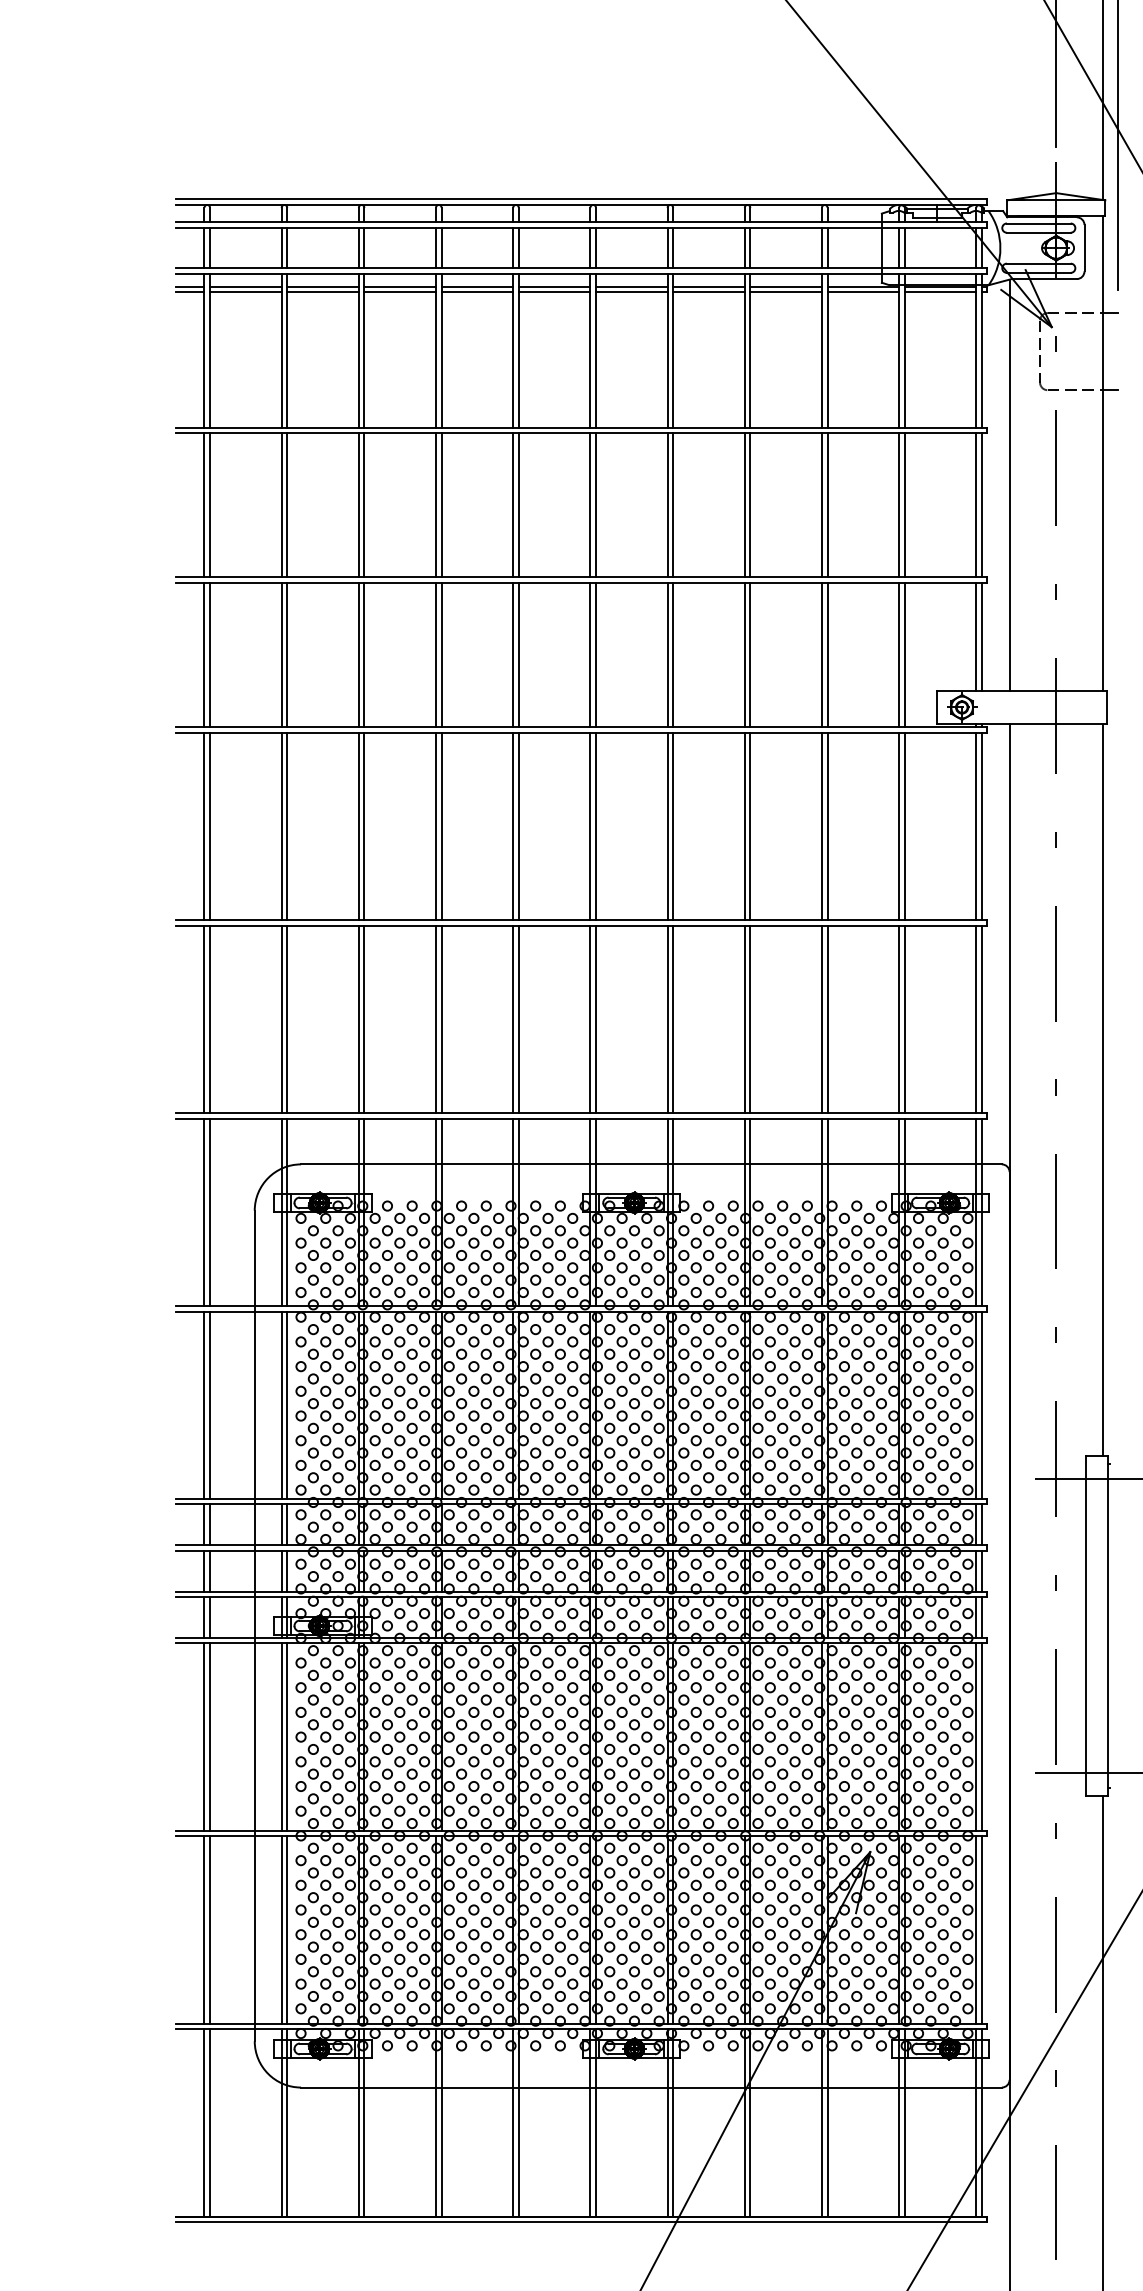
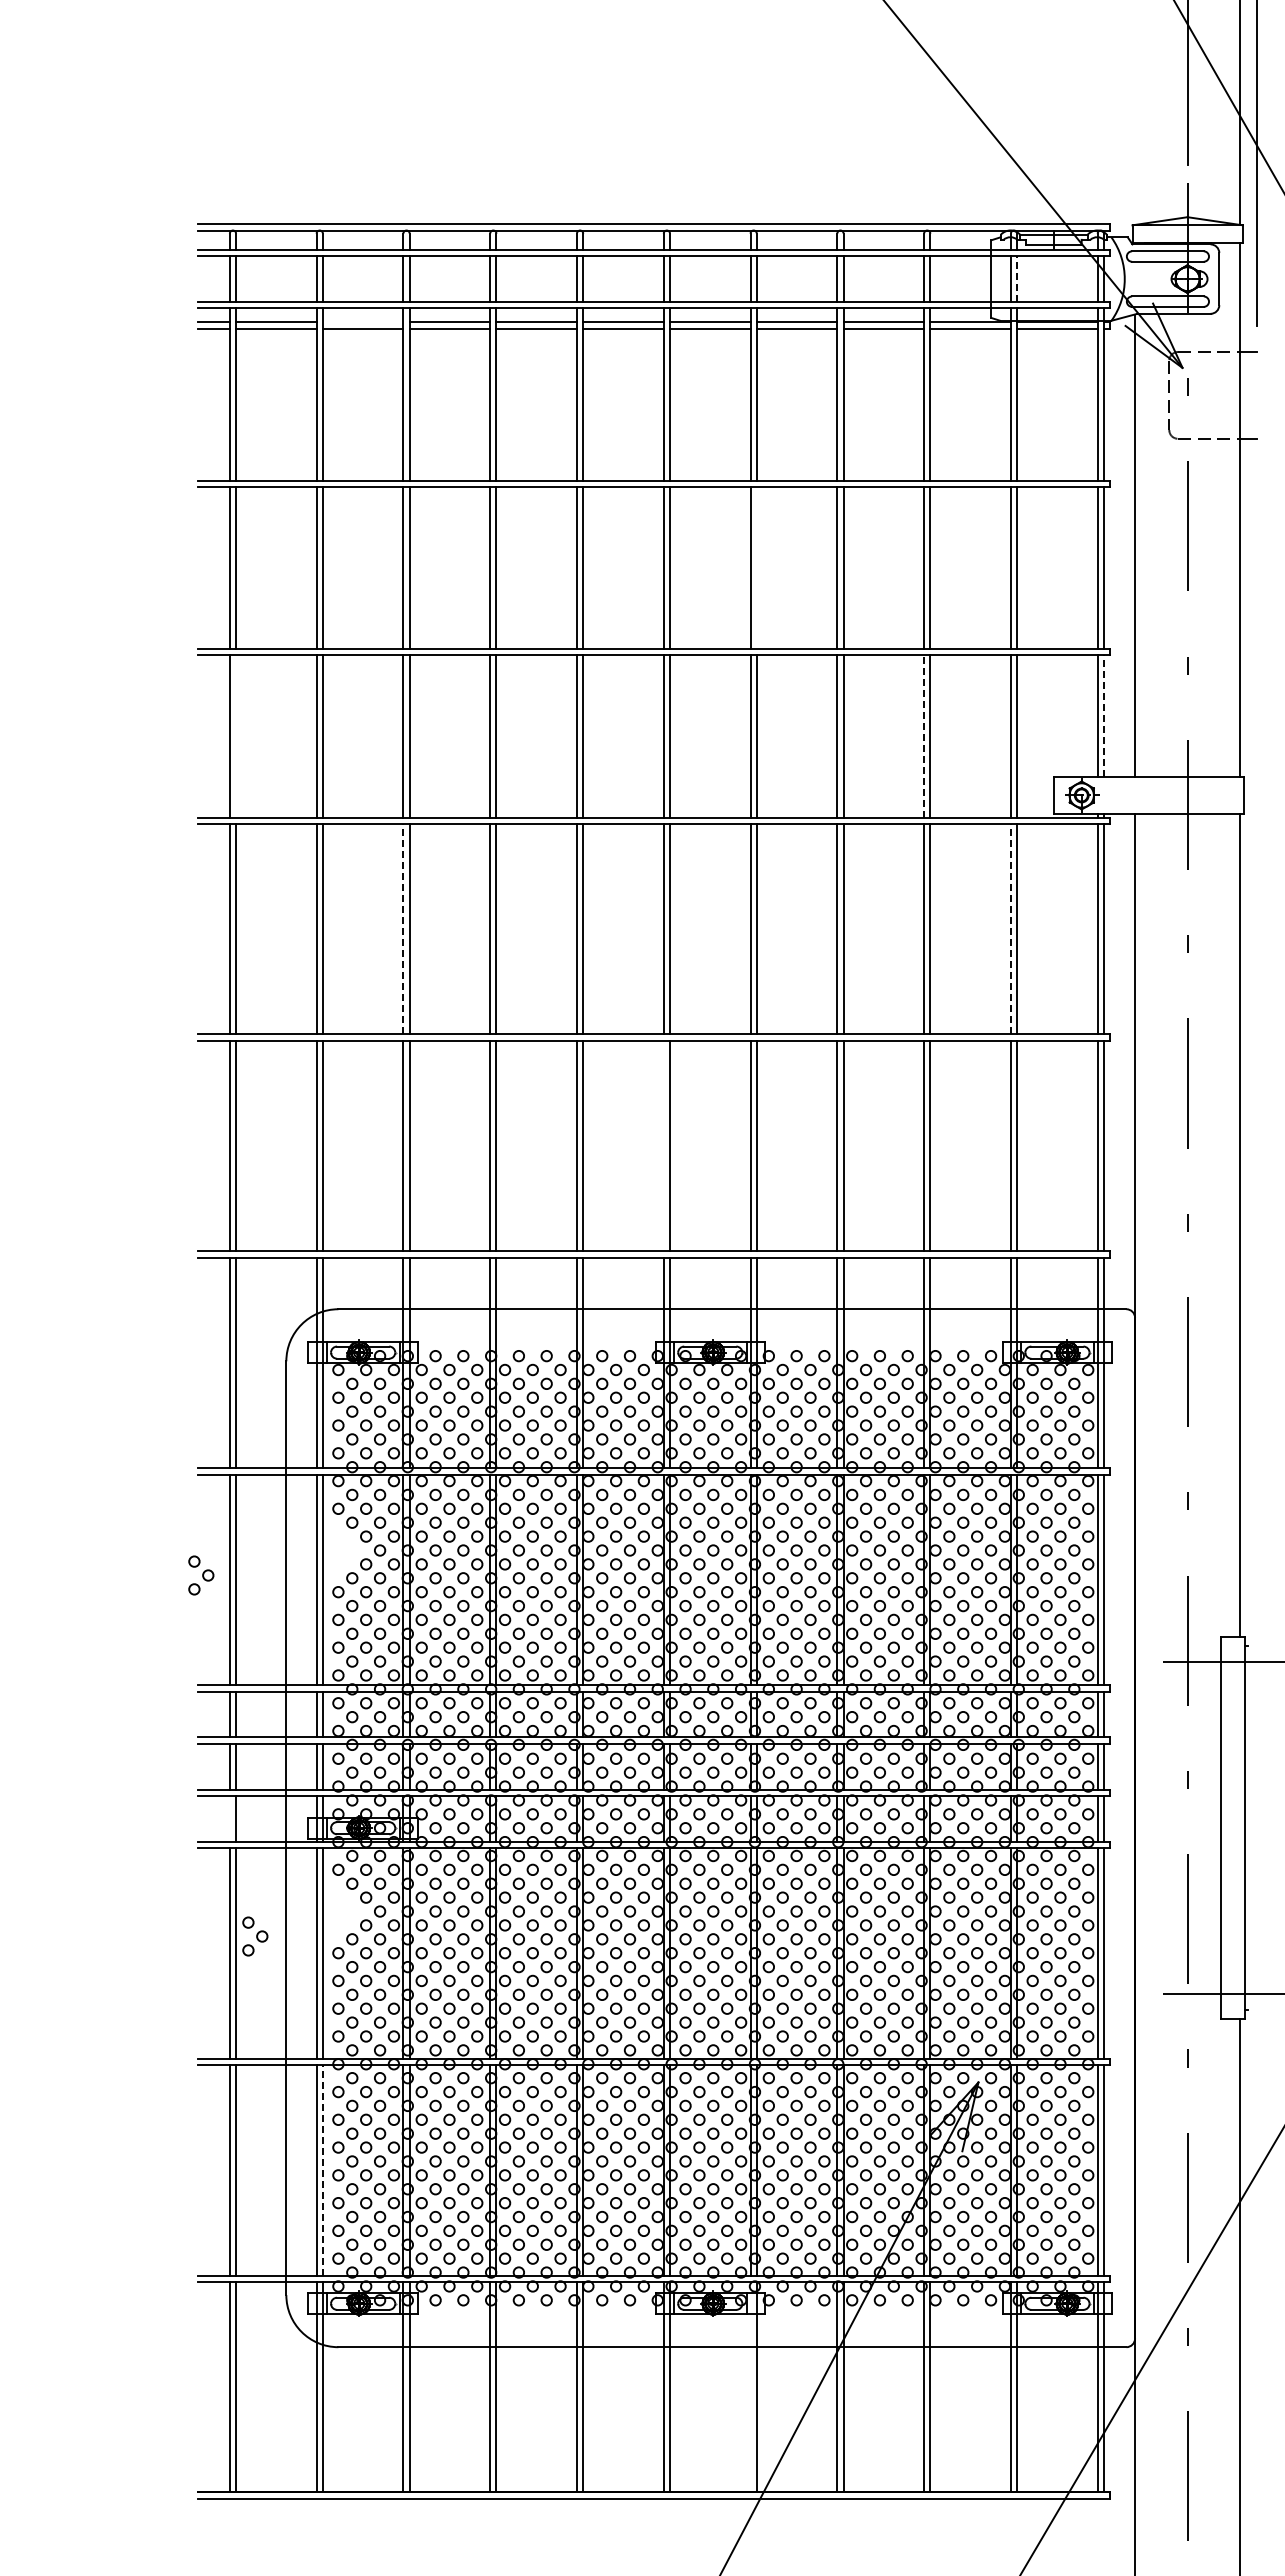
line: (905, 248) -> (1017, 279), solid -> dashed
line: (322, 286) -> (362, 322), removed
line: (672, 505) -> (756, 568), removed
line: (981, 637) -> (1103, 716), solid -> dashed
line: (210, 654) -> (236, 736), removed
line: (822, 654) -> (924, 735), solid -> dashed
line: (358, 825) -> (403, 928), solid -> dashed
line: (898, 825) -> (1010, 928), solid -> dashed
line: (590, 1018) -> (663, 1145), removed
part: (307, 1378) -> (201, 1575), moved
line: (204, 1617) -> (229, 1818), removed
part: (307, 1700) -> (255, 1936), moved
line: (286, 1929) -> (322, 2169), solid -> dashed
line: (667, 2122) -> (750, 2386), removed

